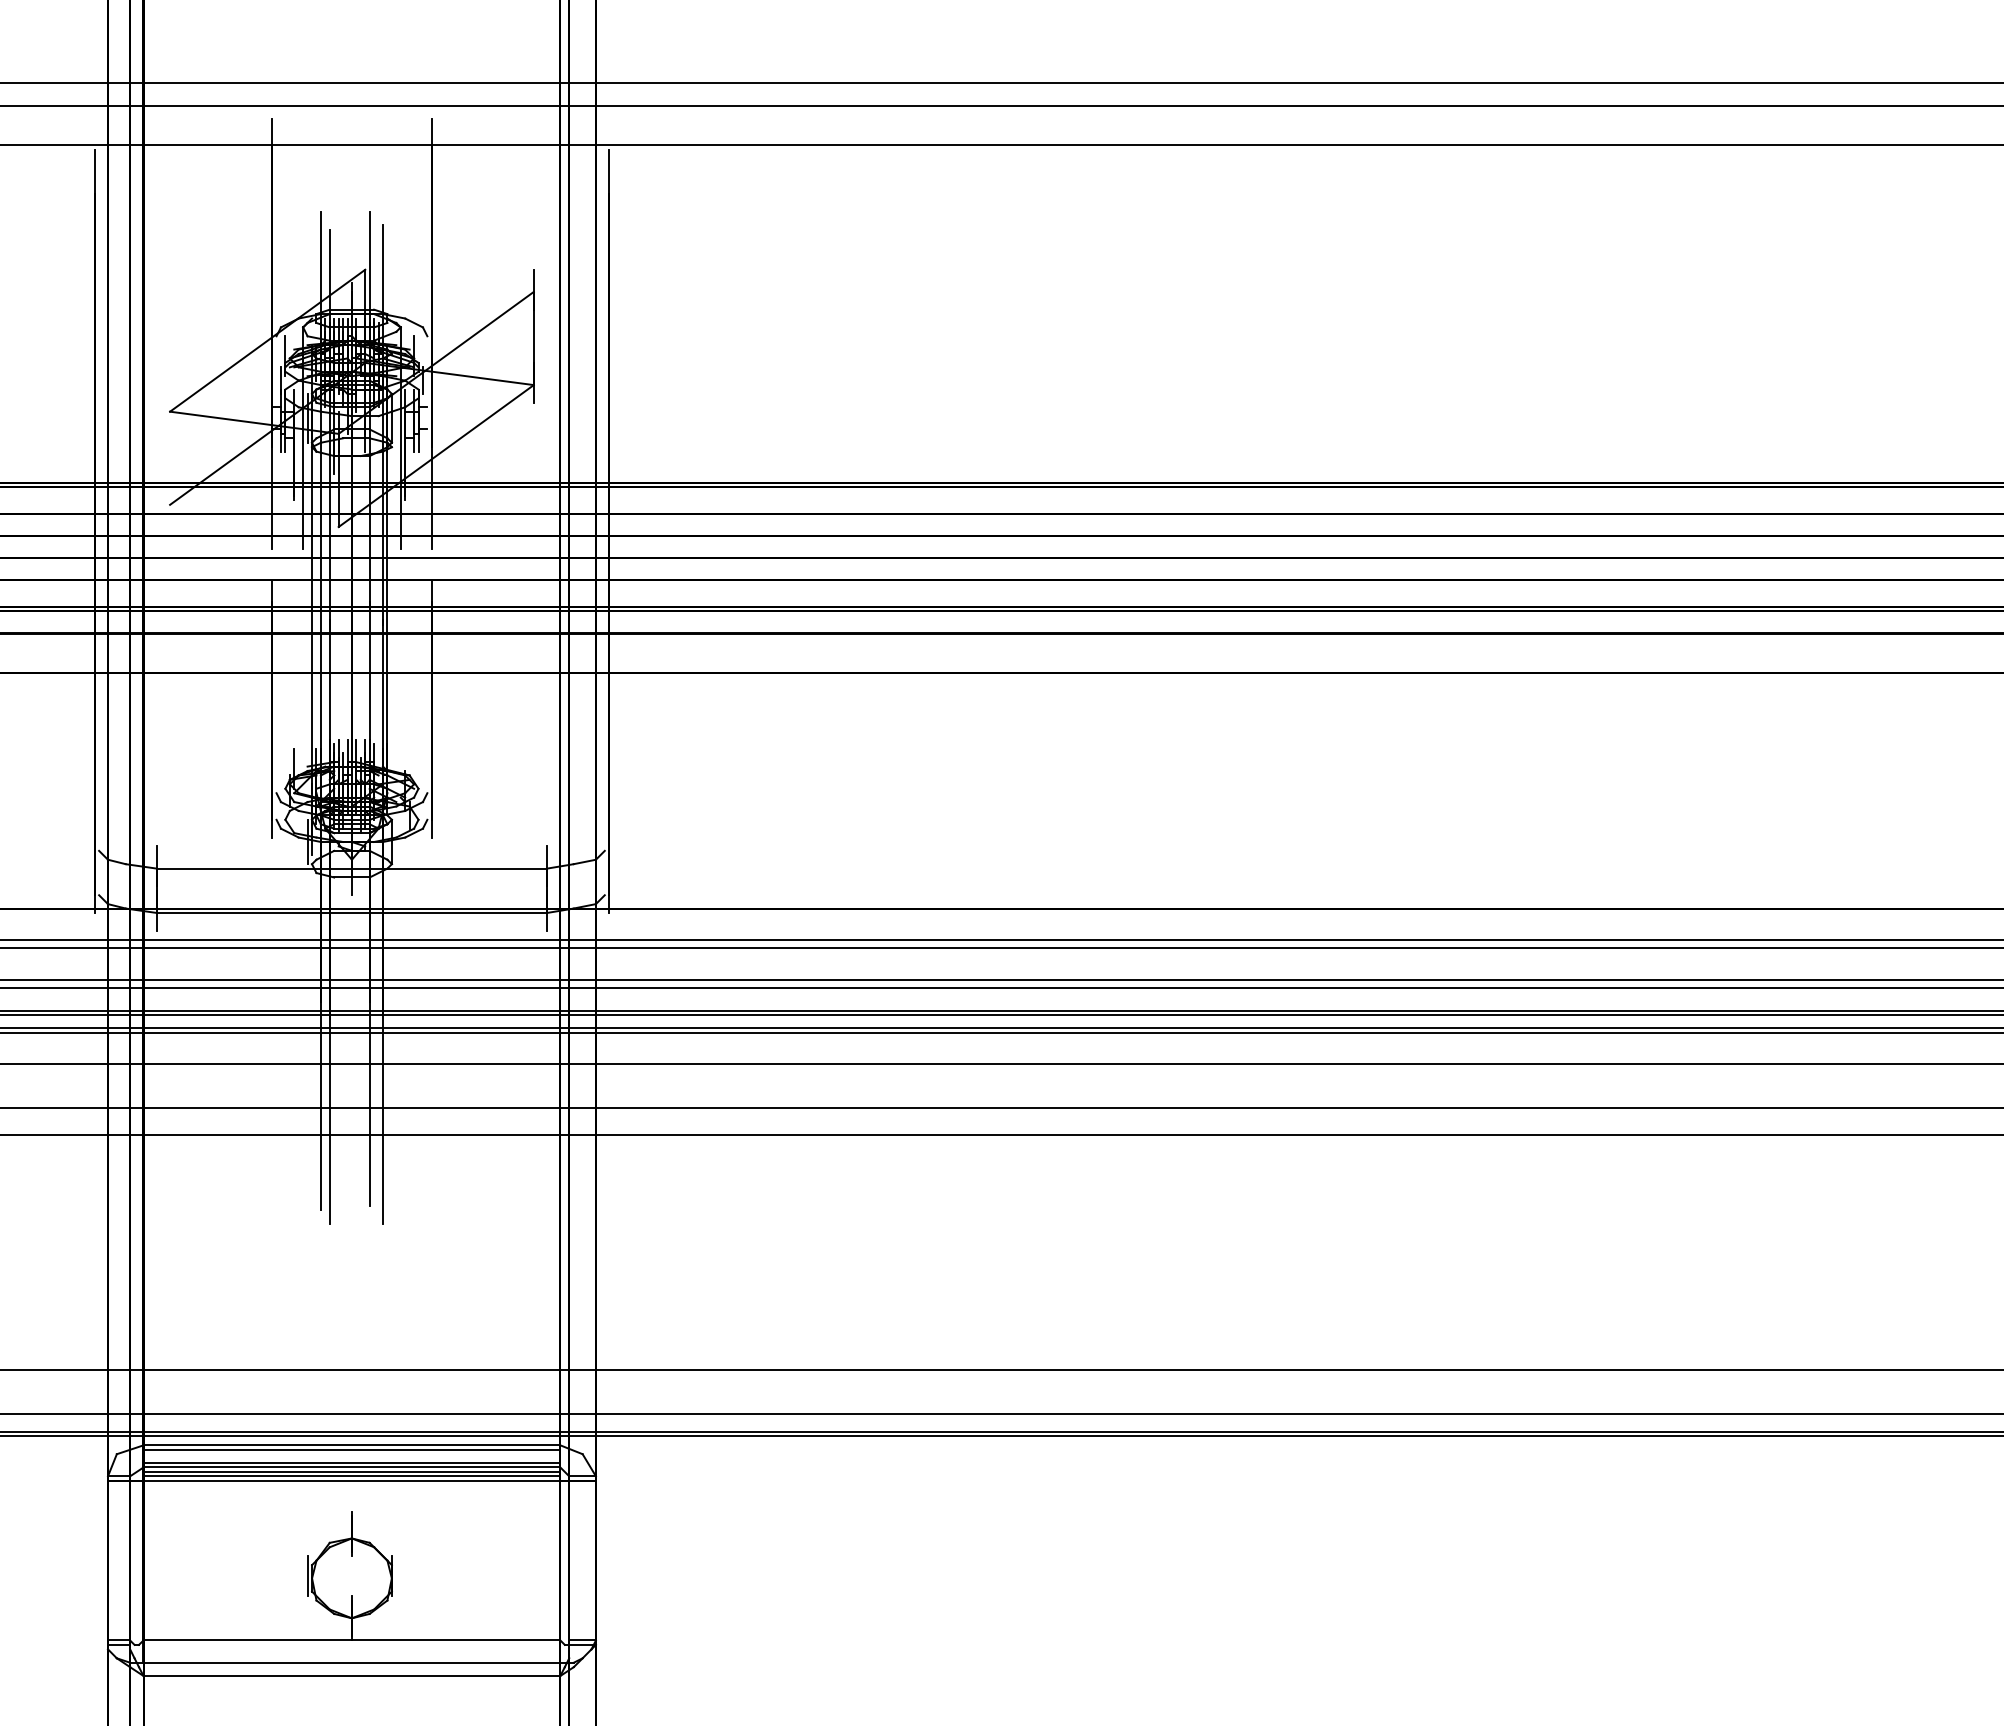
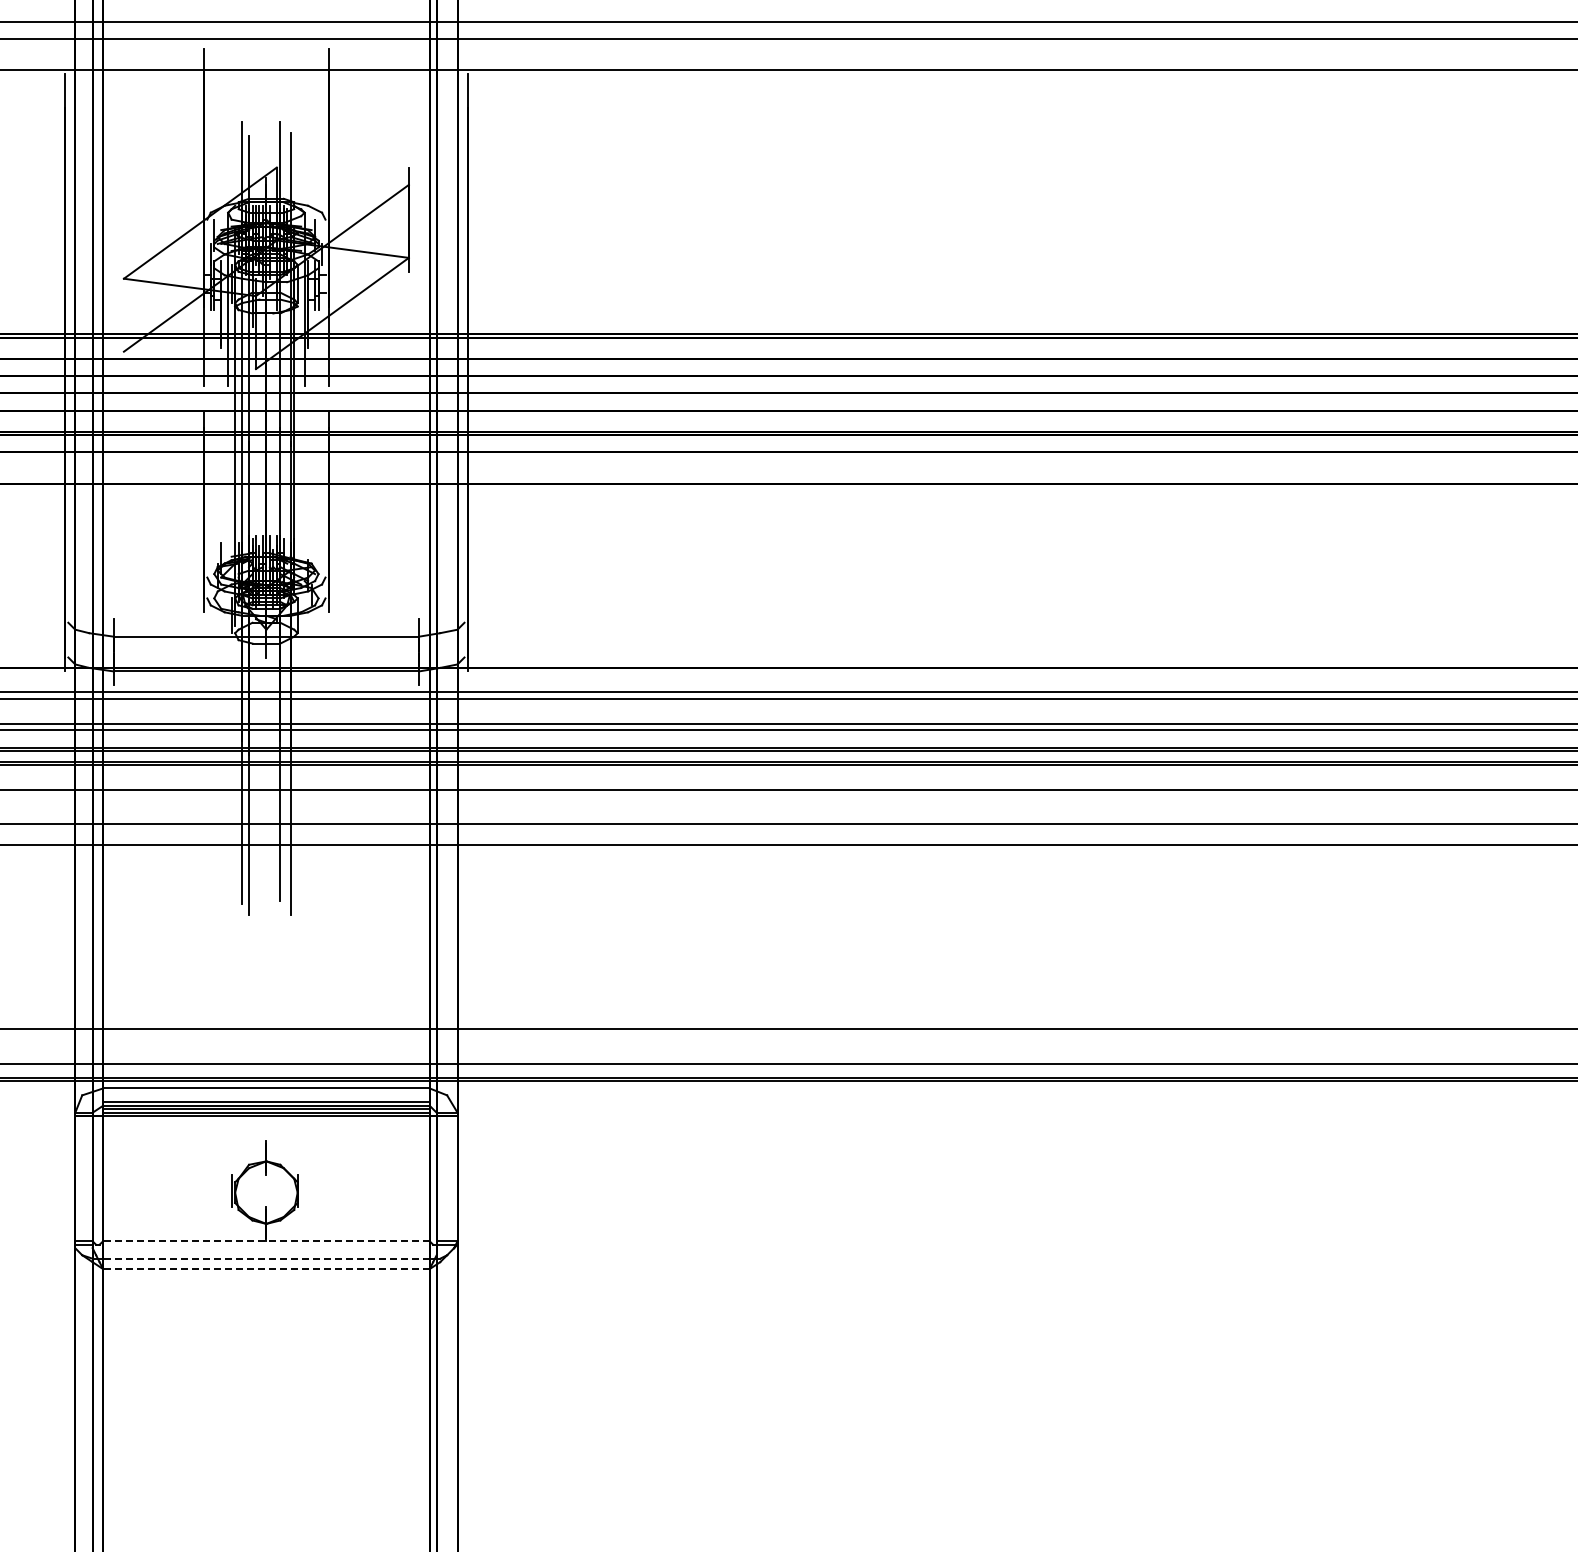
line: (352, 1449) -> (266, 1091), removed
line: (350, 1640) -> (265, 1241), solid -> dashed
line: (350, 1662) -> (265, 1258), solid -> dashed
line: (350, 1676) -> (265, 1269), solid -> dashed

